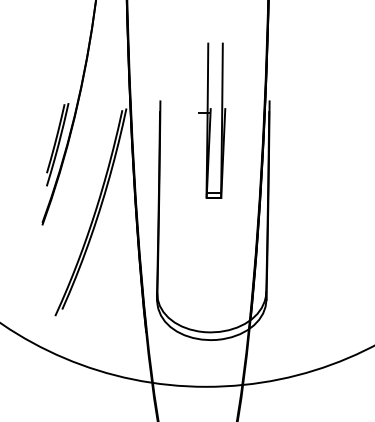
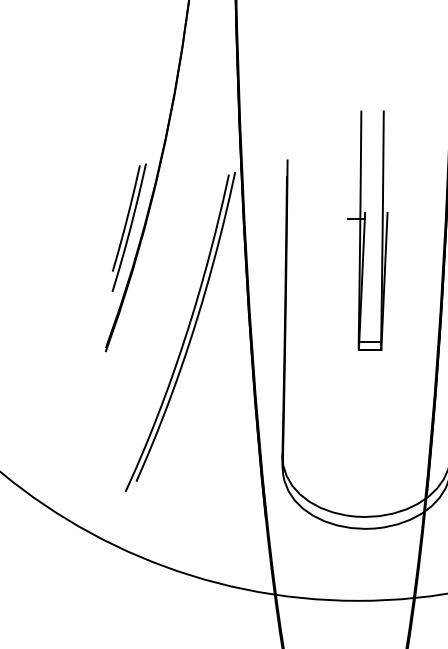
part: (212, 120) -> (367, 230), moved

